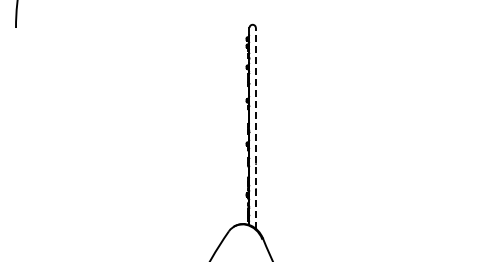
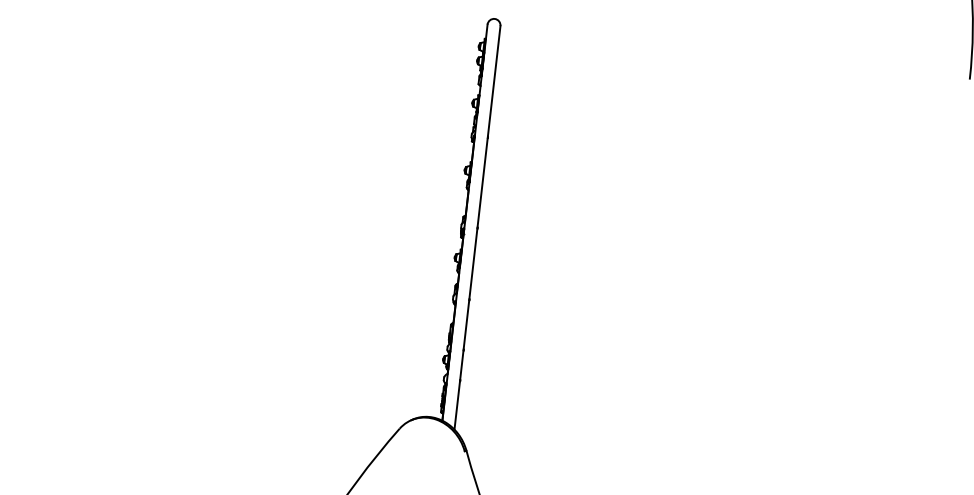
line: (255, 127) -> (476, 226), dashed -> solid

